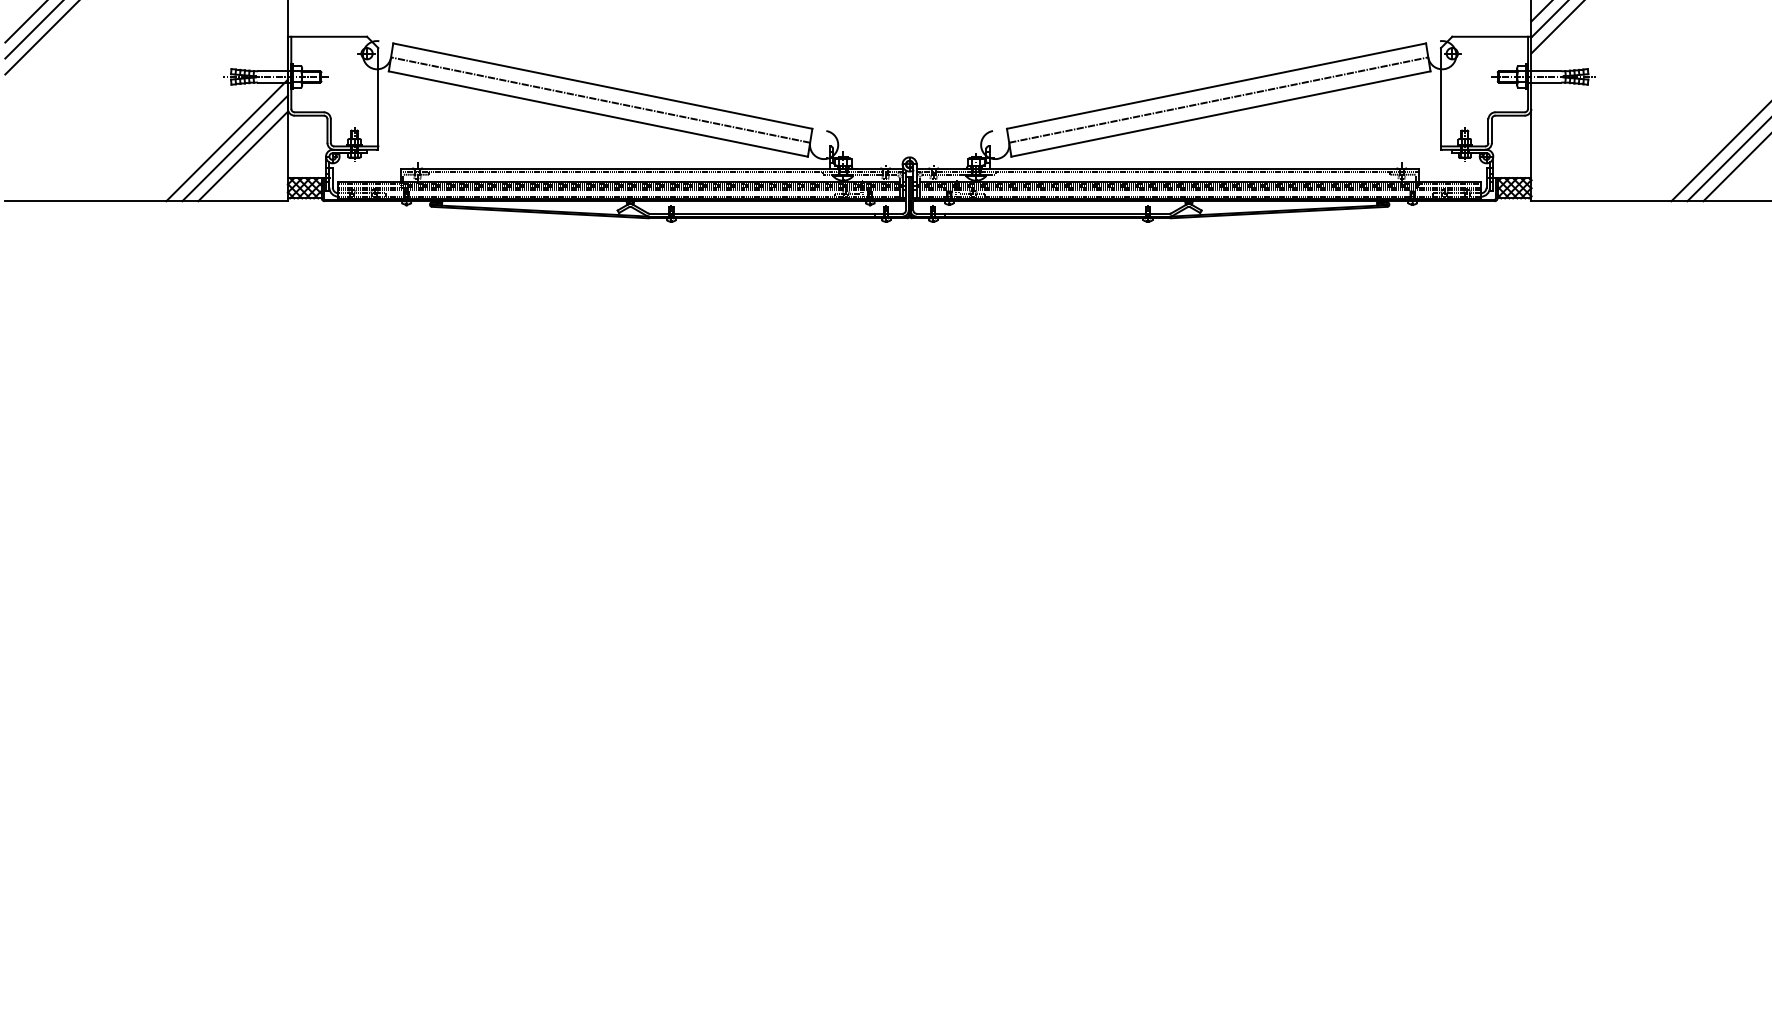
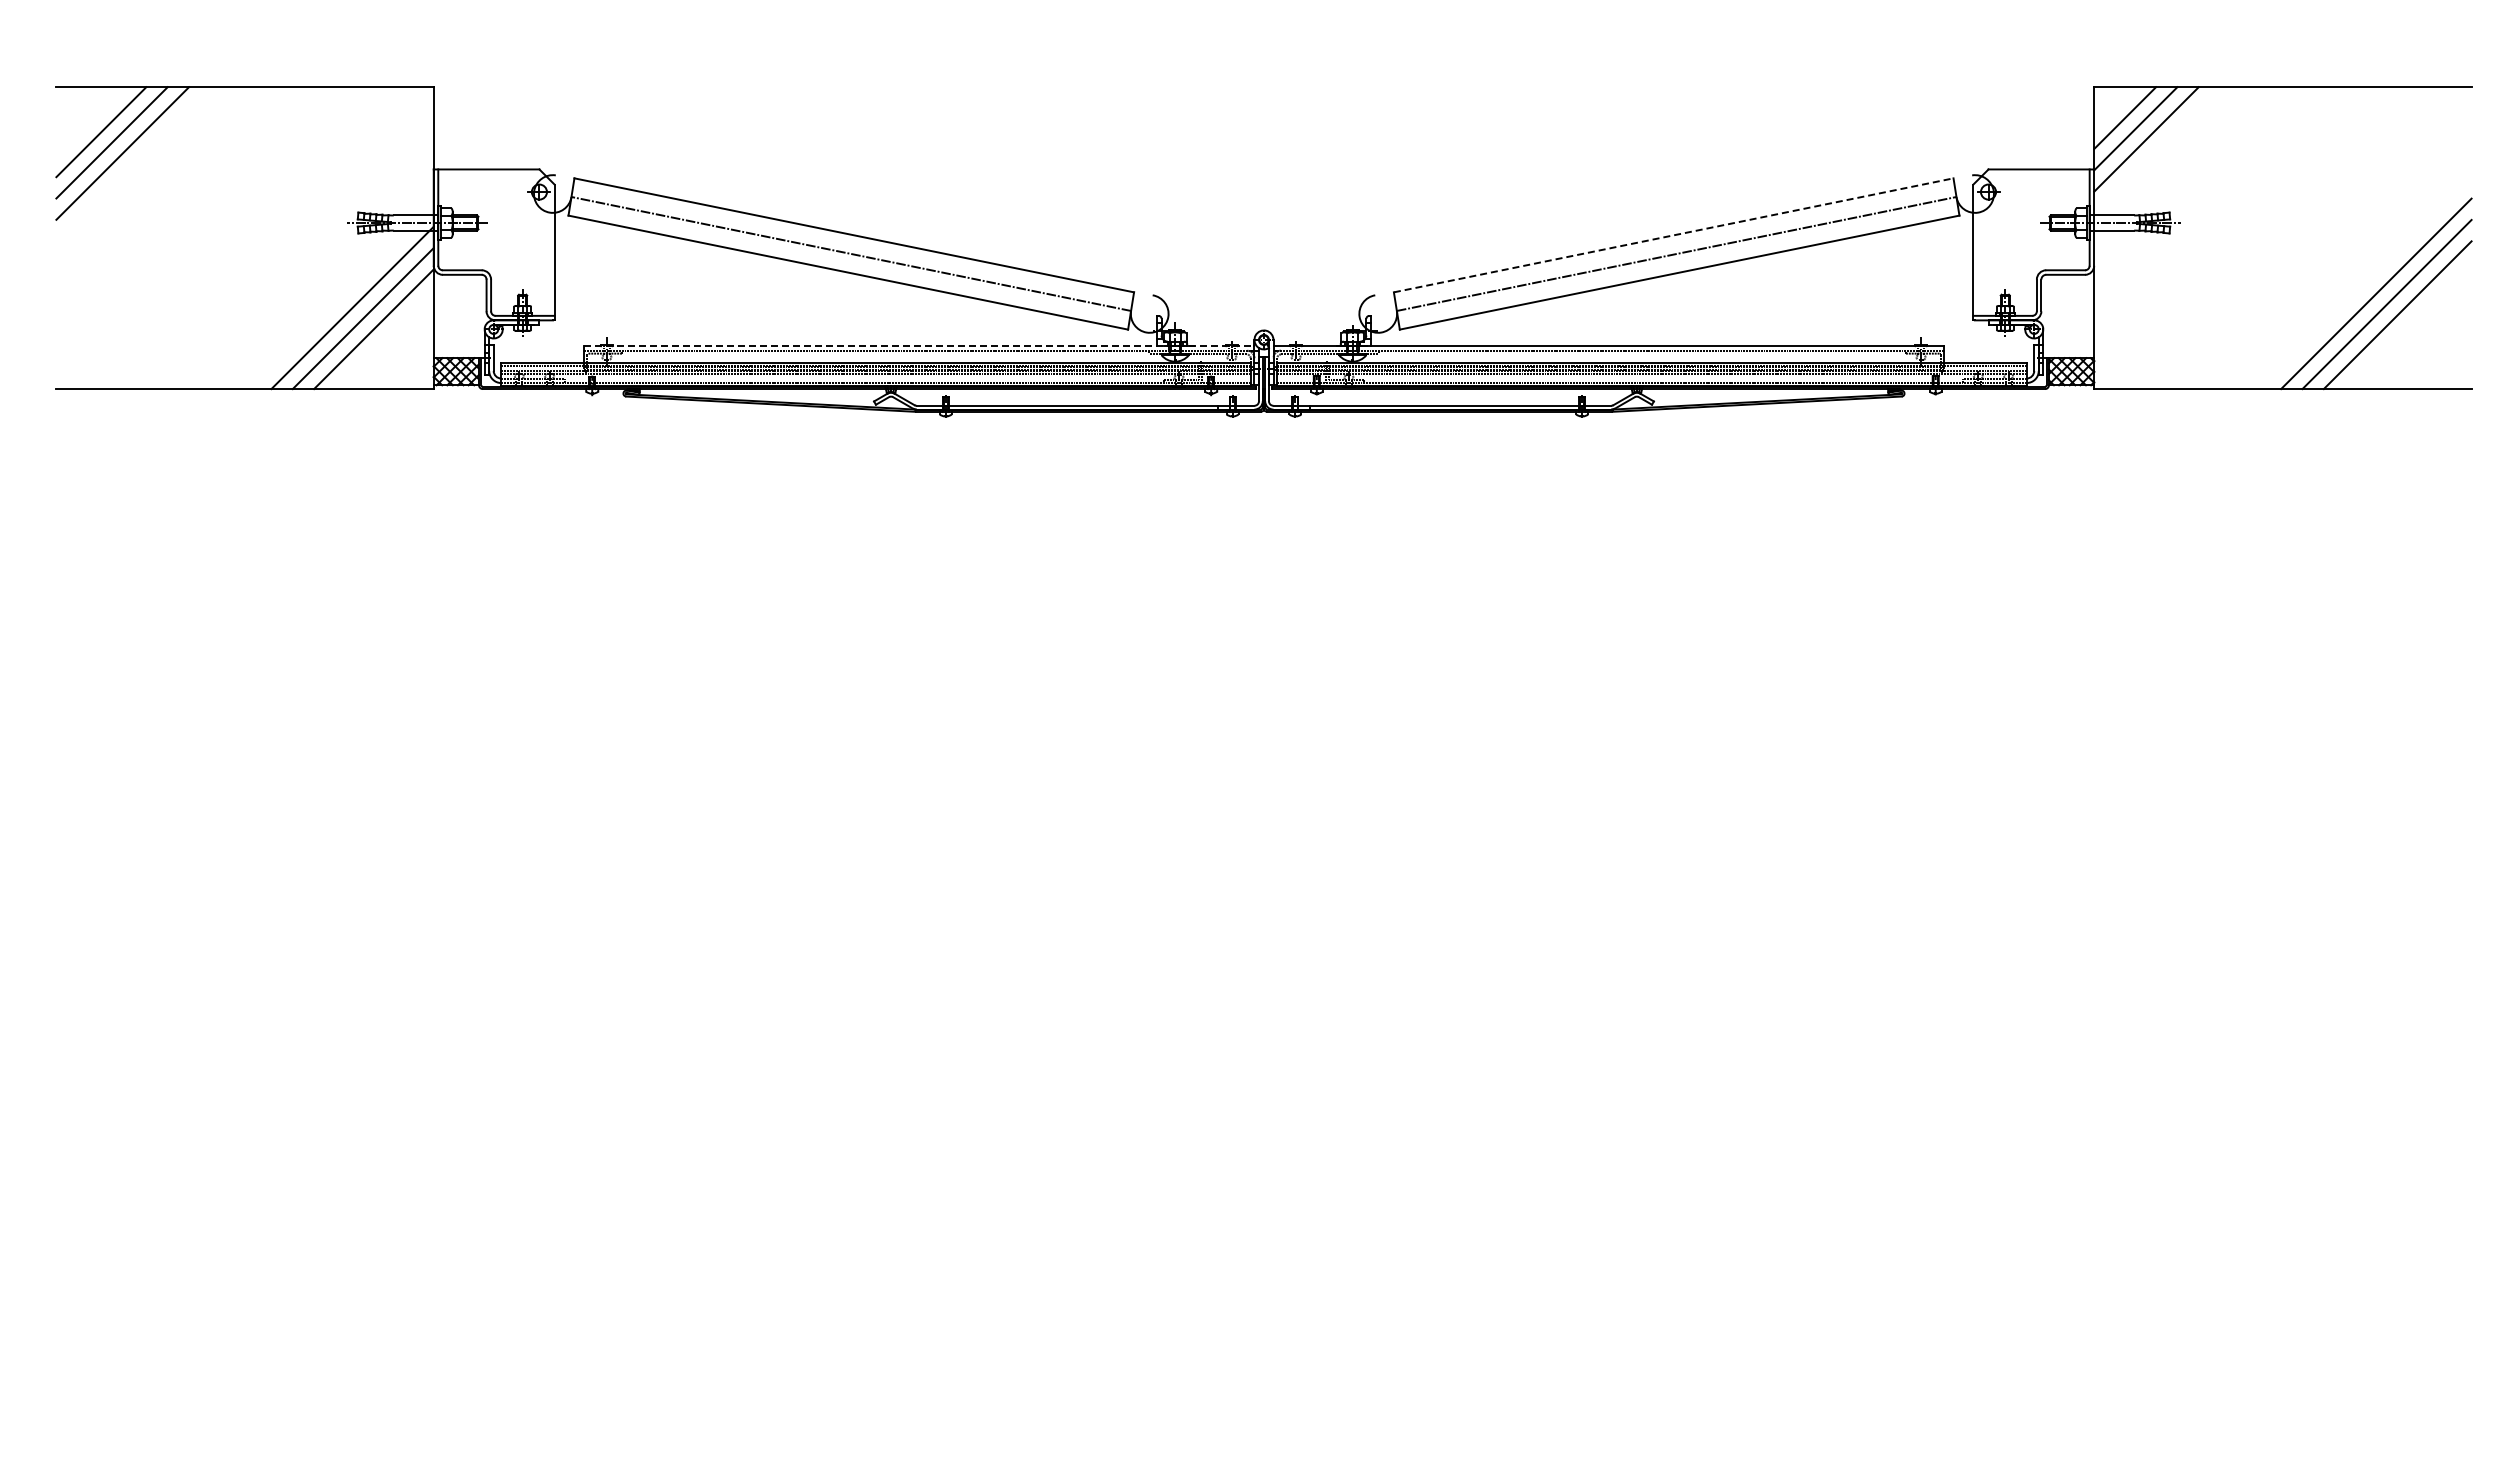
line: (1216, 86) -> (1673, 235), solid -> dashed
line: (651, 169) -> (919, 346), solid -> dashed

